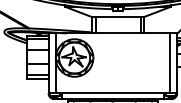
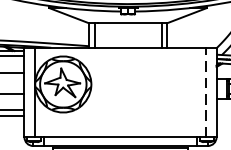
line: (170, 63) -> (206, 92), solid -> dashed

